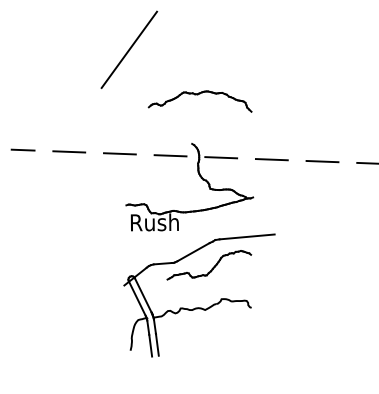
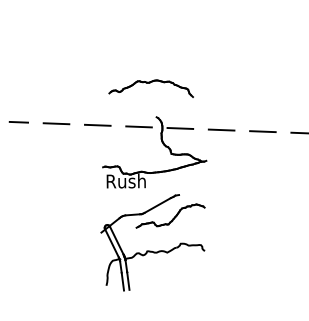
line: (129, 49) -> (105, 40), removed
part: (199, 101) -> (150, 88), moved
line: (247, 237) -> (201, 193), removed

